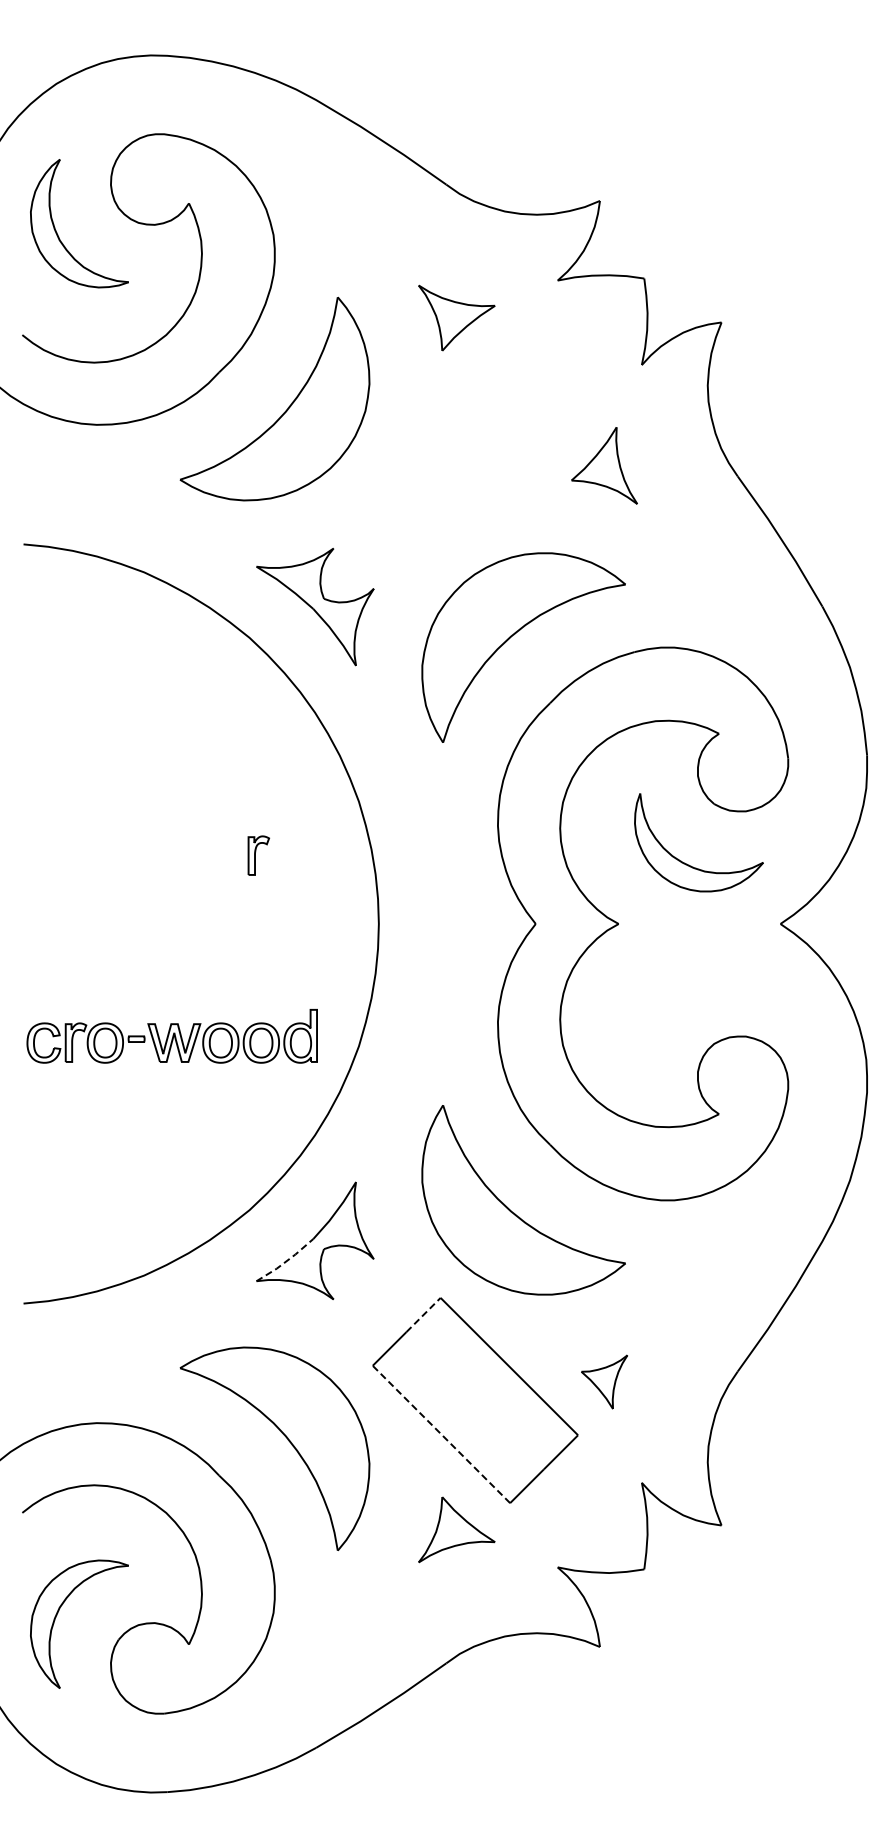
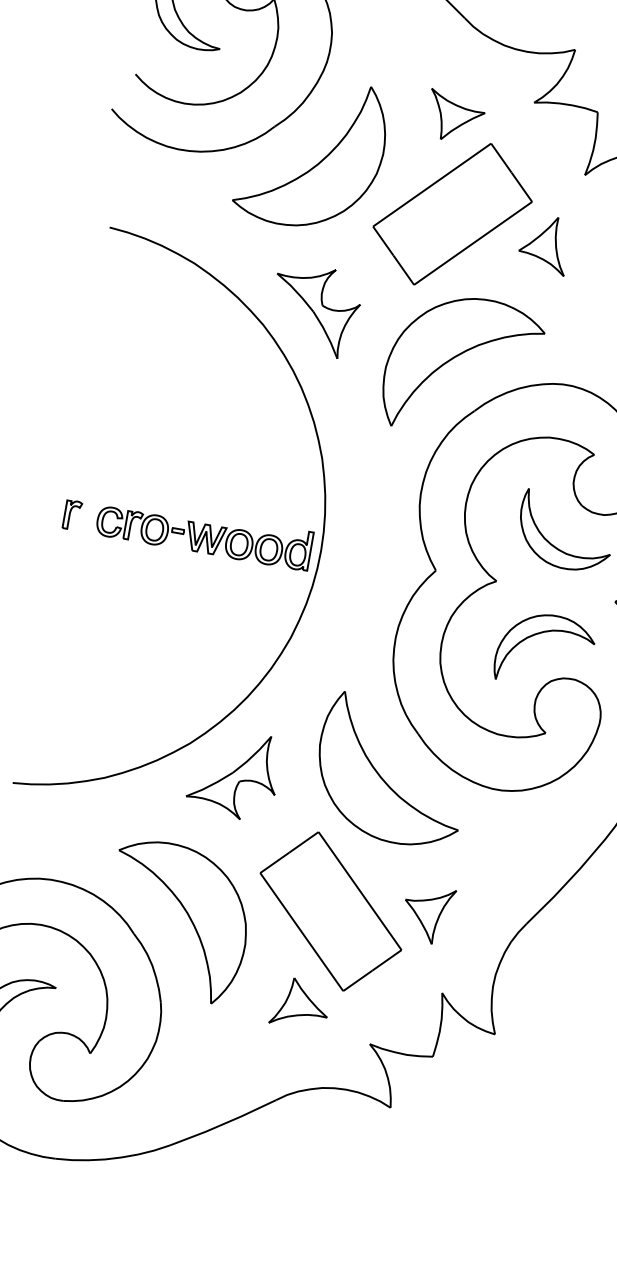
part: (475, 447) -> (452, 214), added
part: (258, 855) -> (72, 515), moved
part: (691, 982) -> (542, 633), added
part: (171, 1036) -> (203, 533), moved
line: (286, 1261) -> (210, 785), dashed -> solid
line: (423, 1314) -> (303, 842), dashed -> solid
part: (604, 1381) -> (427, 914), size x1.43
line: (441, 1434) -> (301, 932), dashed -> solid

